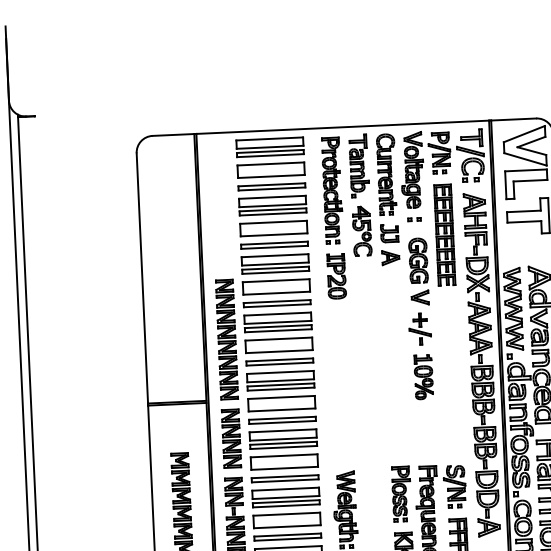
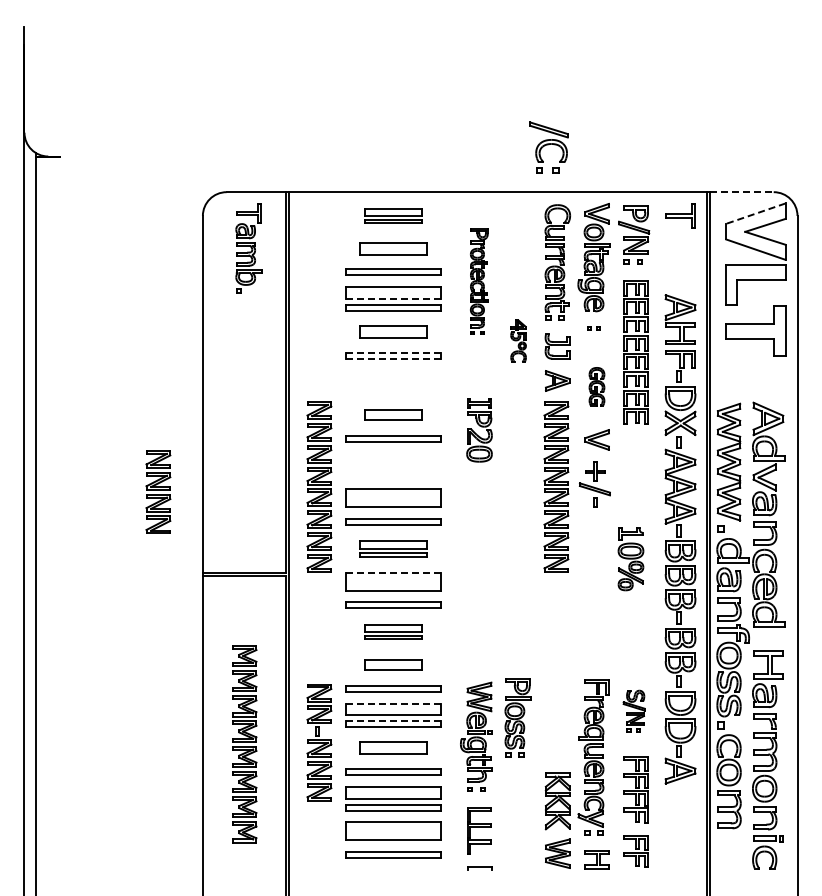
line: (514, 119) -> (742, 192), solid -> dashed
line: (524, 134) -> (755, 213), solid -> dashed
part: (270, 146) -> (393, 215), size x0.6
part: (470, 163) -> (548, 147), moved
part: (359, 166) -> (248, 248), moved
part: (271, 170) -> (393, 248), size x0.7
part: (332, 190) -> (479, 281), size x0.7
line: (273, 205) -> (393, 299), solid -> dashed
part: (414, 219) -> (593, 327), size x0.7
part: (274, 228) -> (393, 331), size x0.7
part: (361, 230) -> (518, 340), size x0.6
line: (274, 243) -> (393, 352), solid -> dashed
line: (274, 247) -> (393, 358), solid -> dashed
part: (418, 260) -> (596, 386), size x0.6
part: (275, 264) -> (393, 382), removed
part: (336, 276) -> (479, 430), moved
part: (276, 286) -> (393, 414), size x0.6
part: (278, 322) -> (393, 465), removed
part: (393, 331) -> (556, 486), added
part: (423, 377) -> (630, 559), moved
part: (280, 380) -> (393, 548), size x0.7
line: (281, 397) -> (393, 572), solid -> dashed
part: (231, 438) -> (158, 491), moved
part: (283, 438) -> (393, 631), size x0.6
part: (284, 461) -> (393, 664), size x0.6
part: (455, 487) -> (634, 711), size x0.7
line: (285, 489) -> (393, 703), solid -> dashed
part: (401, 493) -> (517, 717), moved
line: (286, 501) -> (393, 721), solid -> dashed
part: (287, 519) -> (393, 747), size x0.7

